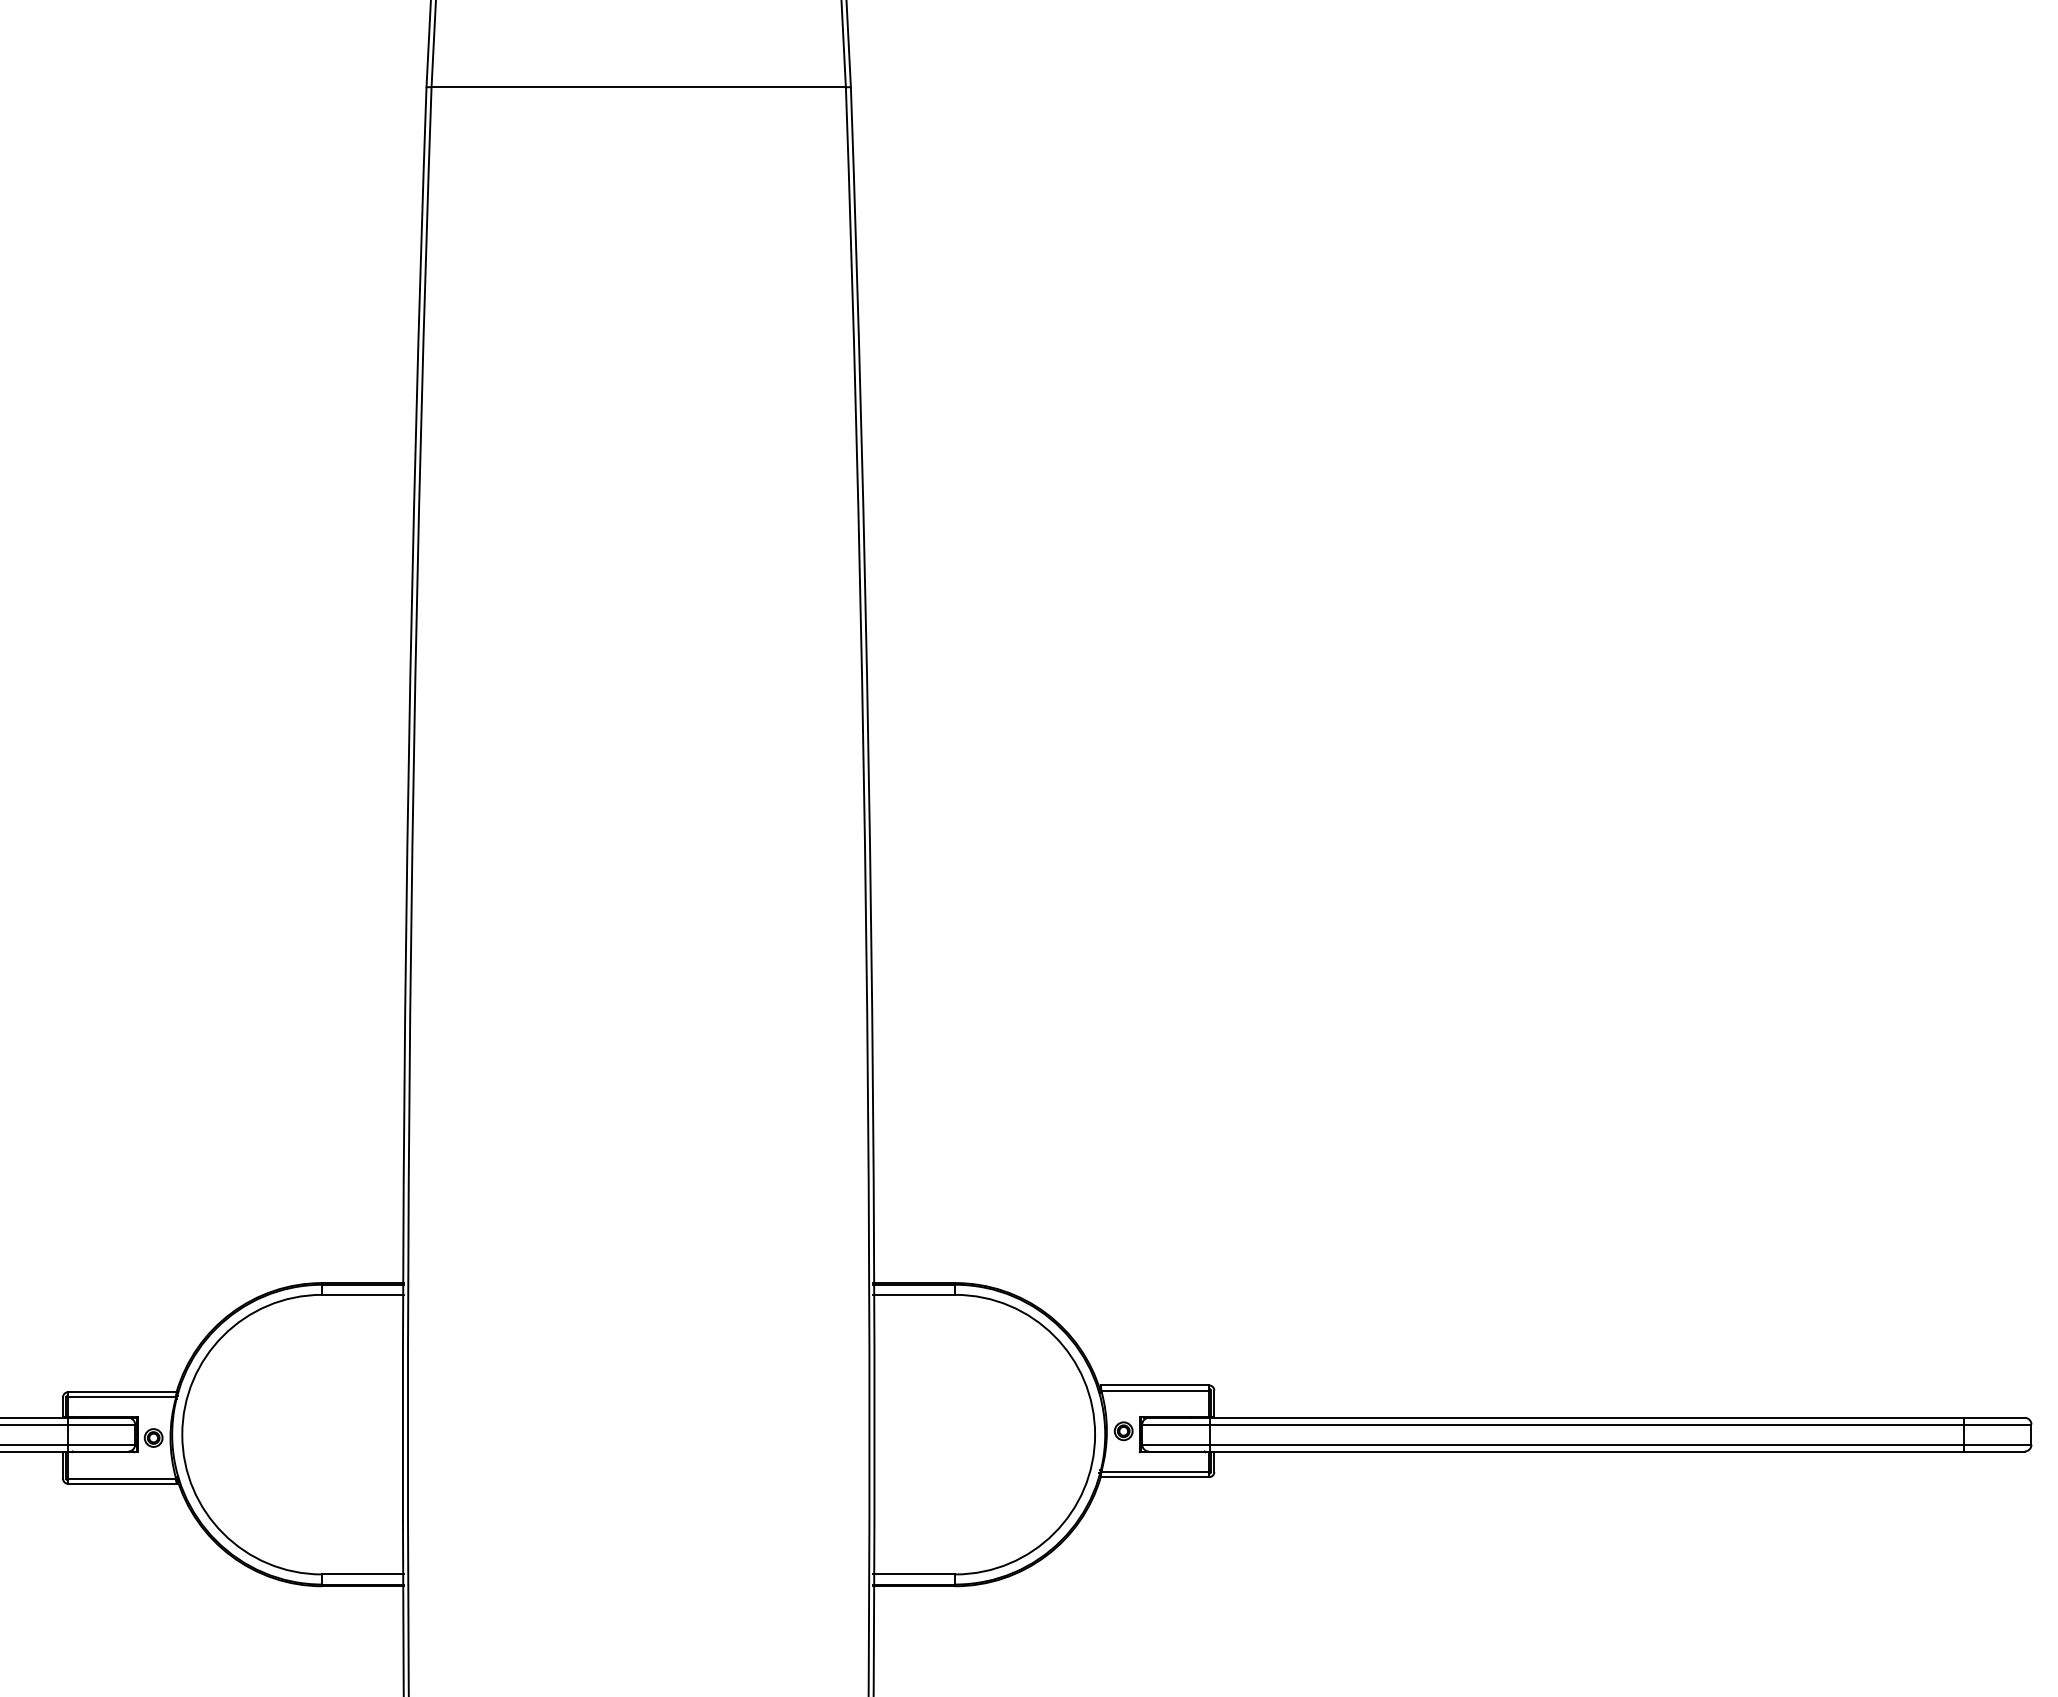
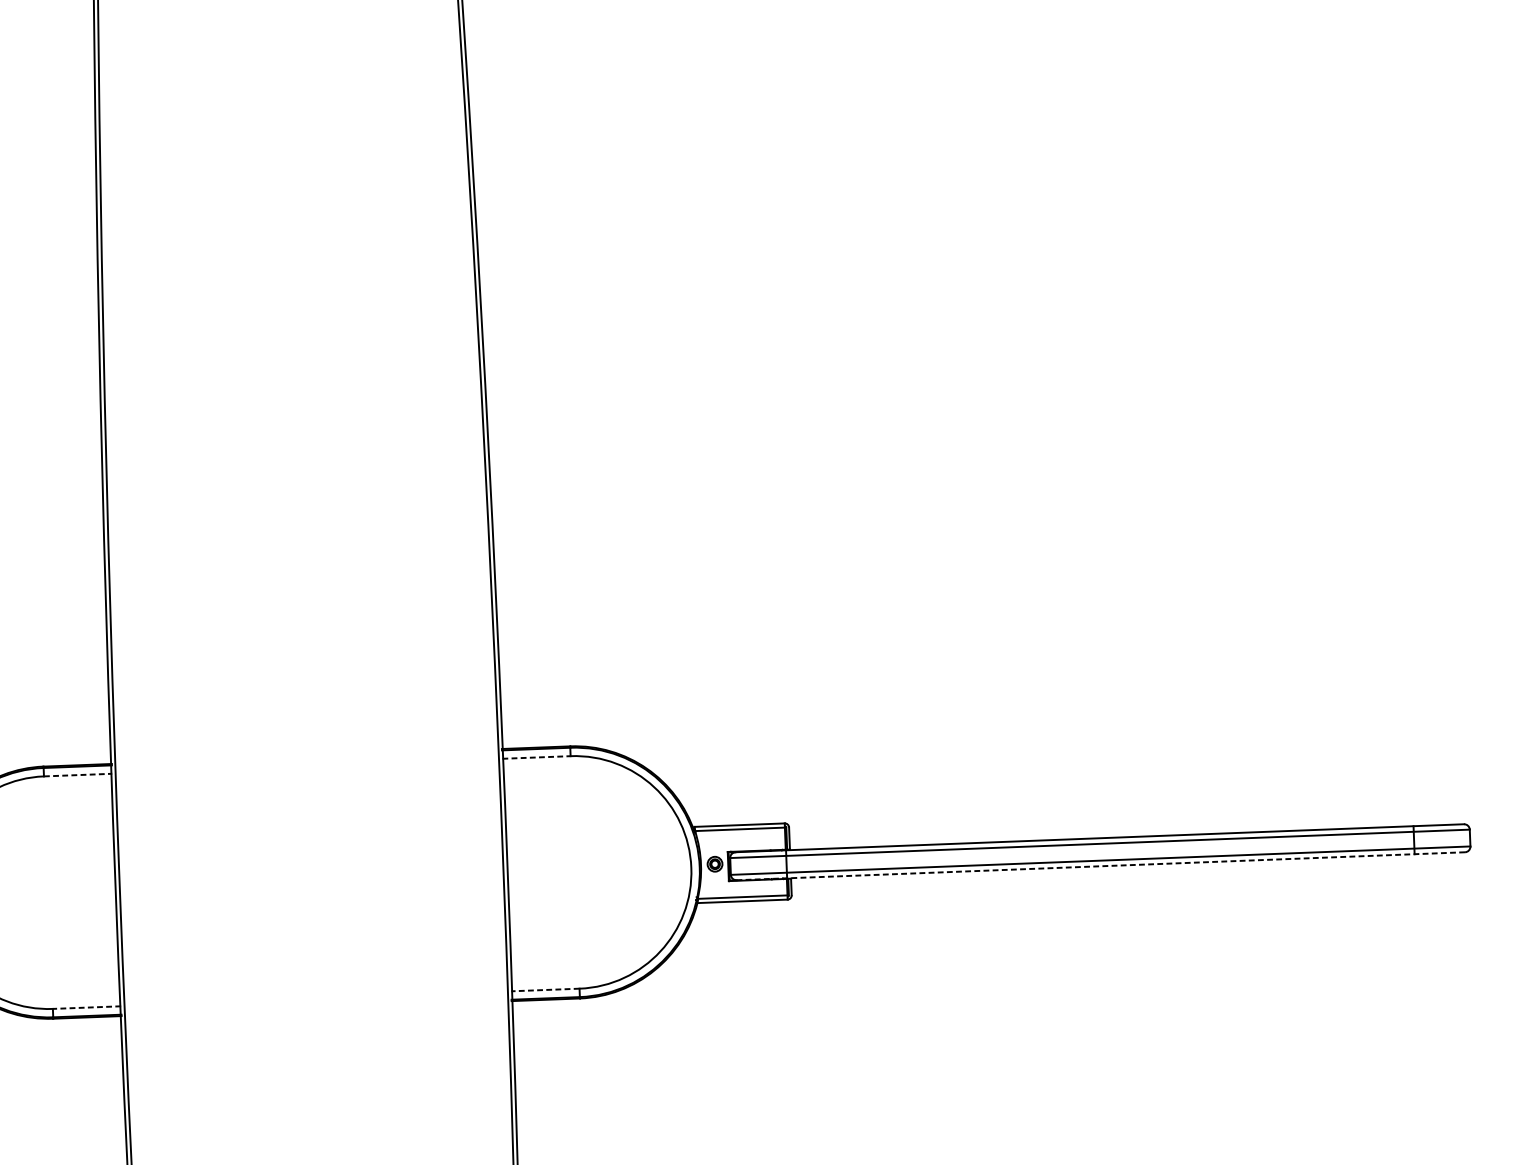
line: (363, 1294) -> (78, 774), solid -> dashed
line: (914, 1294) -> (536, 757), solid -> dashed
line: (1586, 1451) -> (1100, 866), solid -> dashed
line: (362, 1574) -> (86, 1007), solid -> dashed
line: (913, 1574) -> (544, 990), solid -> dashed

